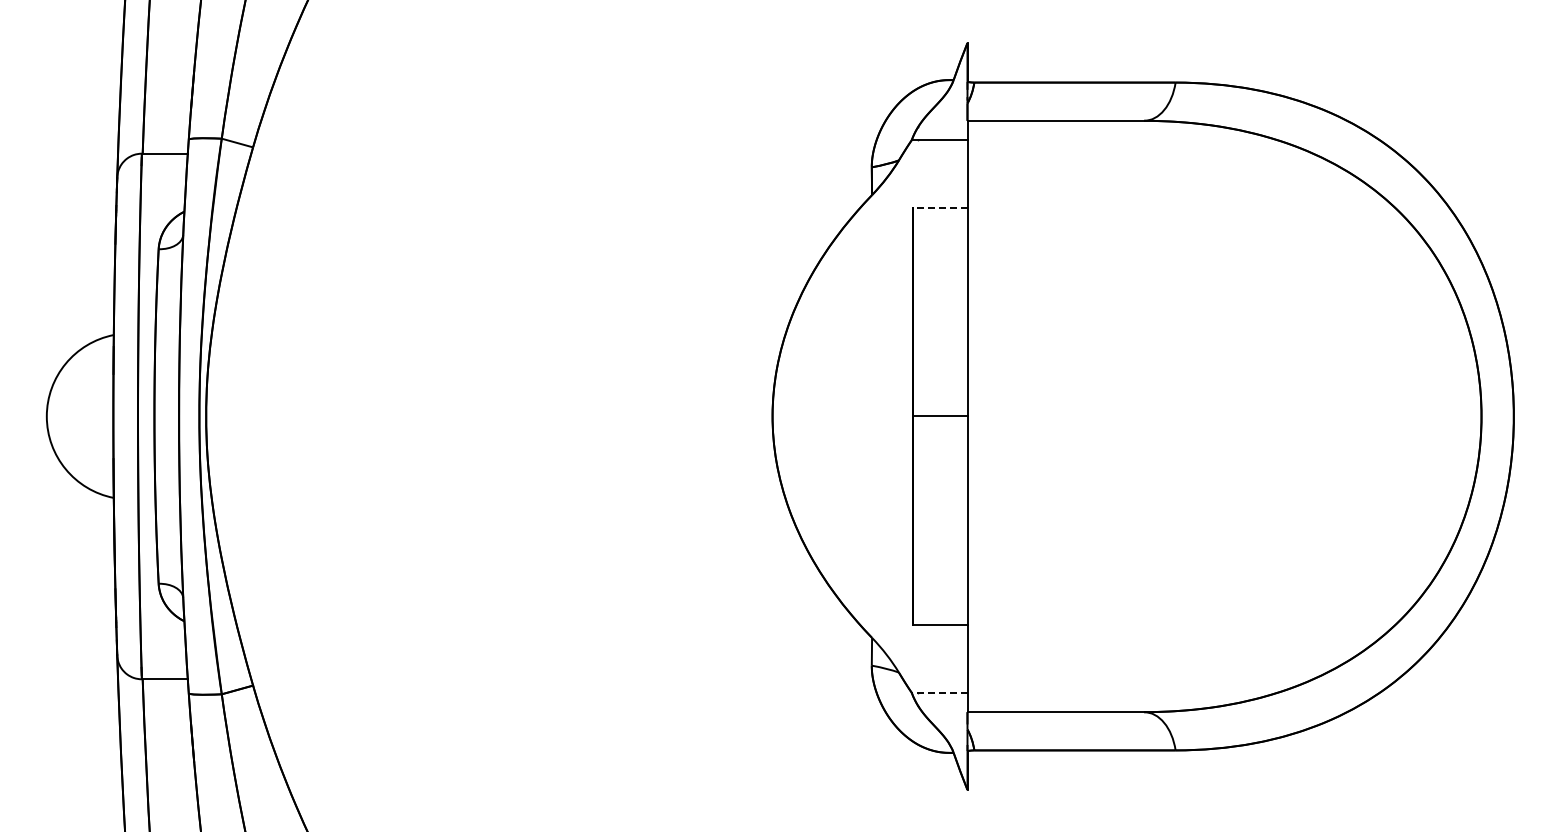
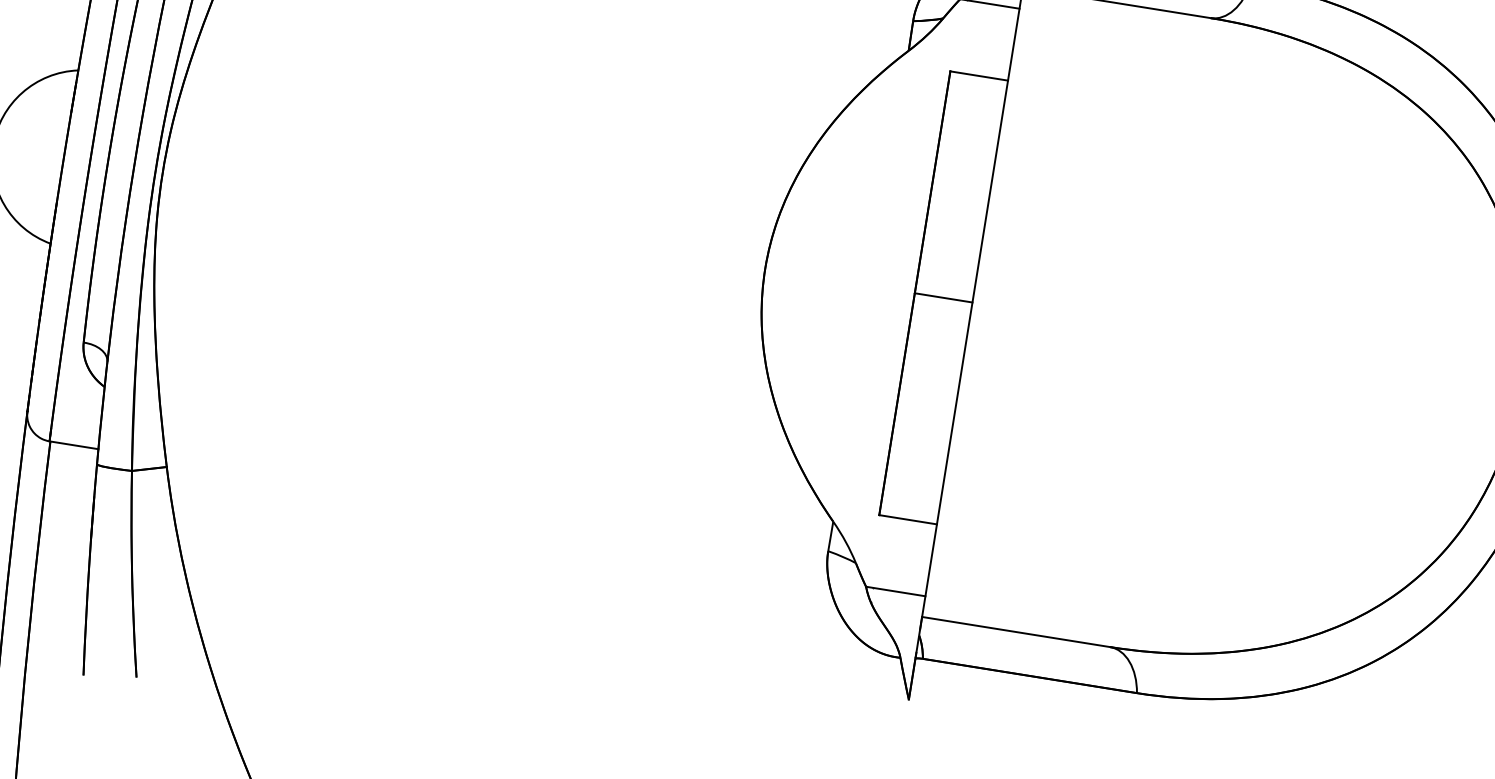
line: (939, 207) -> (978, 75), dashed -> solid
line: (939, 692) -> (895, 591), dashed -> solid

